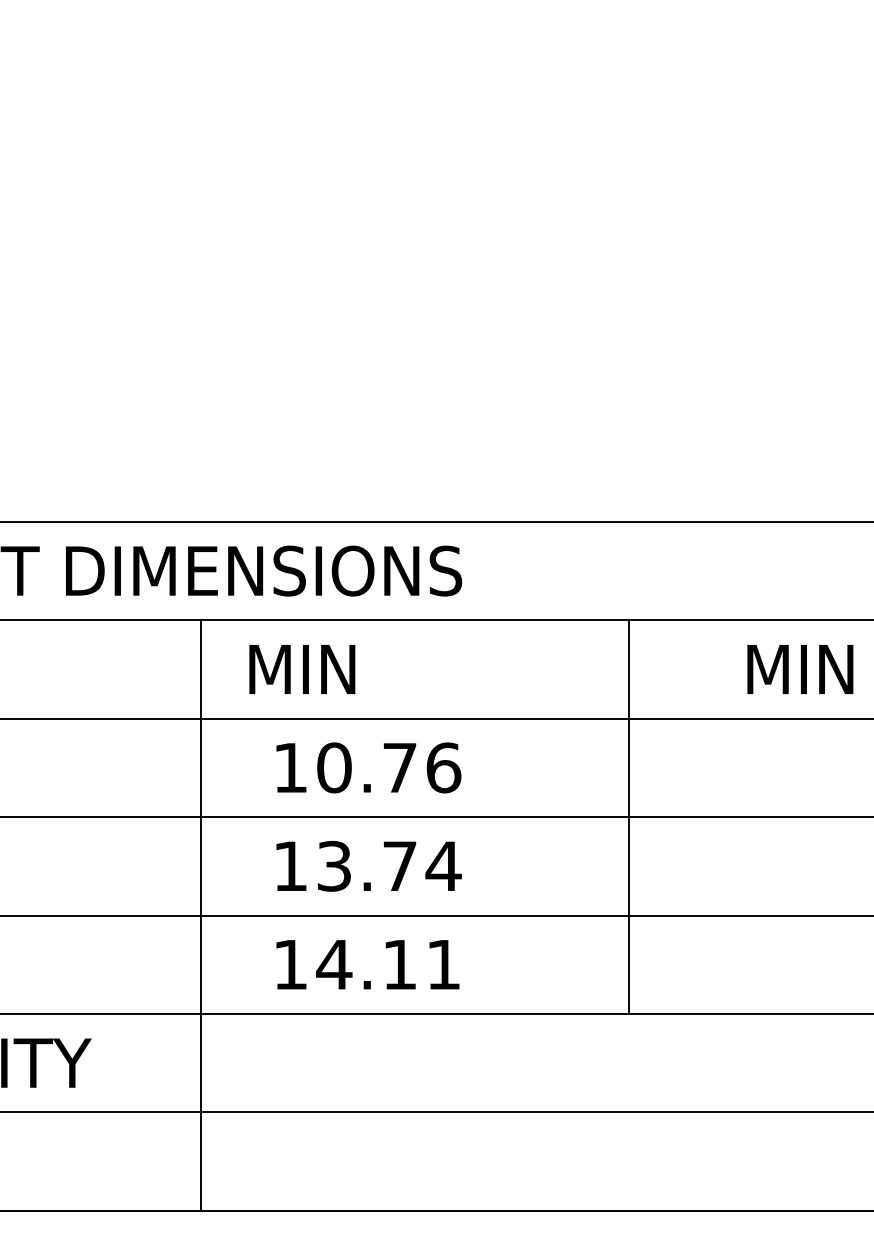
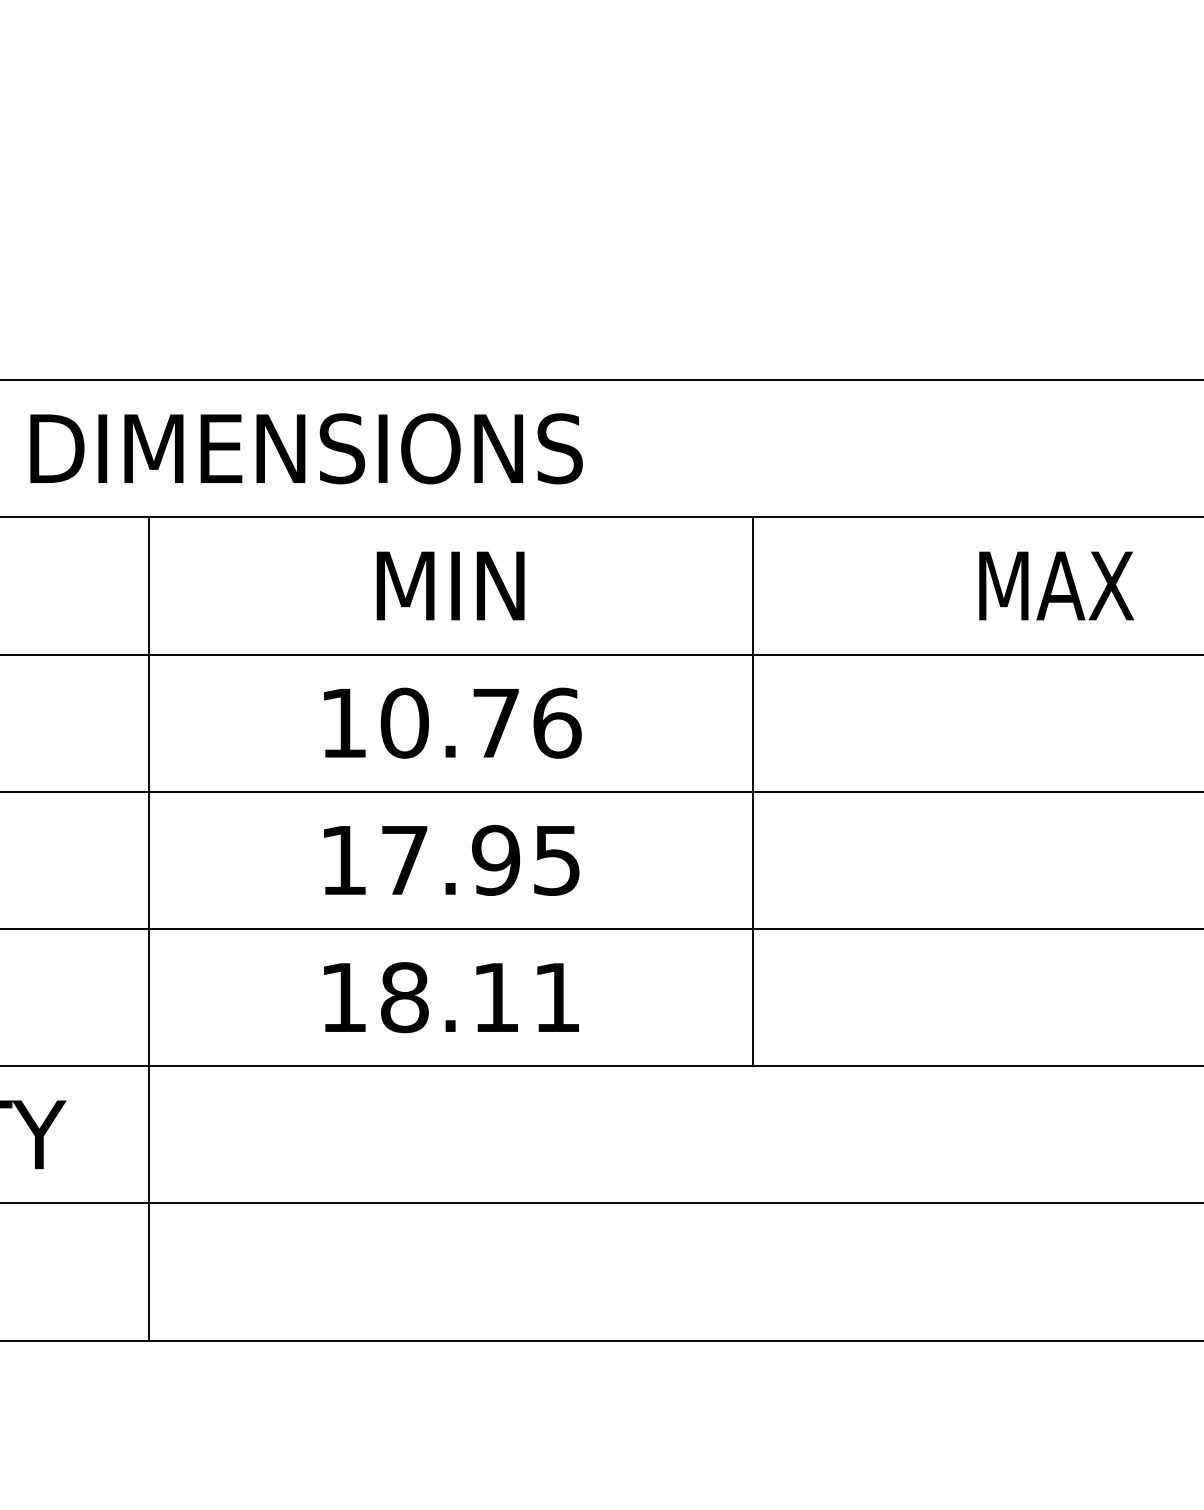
text: (302, 669) -> (450, 585), moved
text: (801, 669) -> (1055, 585), MIN -> MAX
line: (628, 816) -> (752, 790), moved
text: (389, 865) -> (481, 859), 13.74 -> 17.95
line: (200, 915) -> (148, 928), moved
text: (334, 964) -> (404, 997), 14.11 -> 18.11

